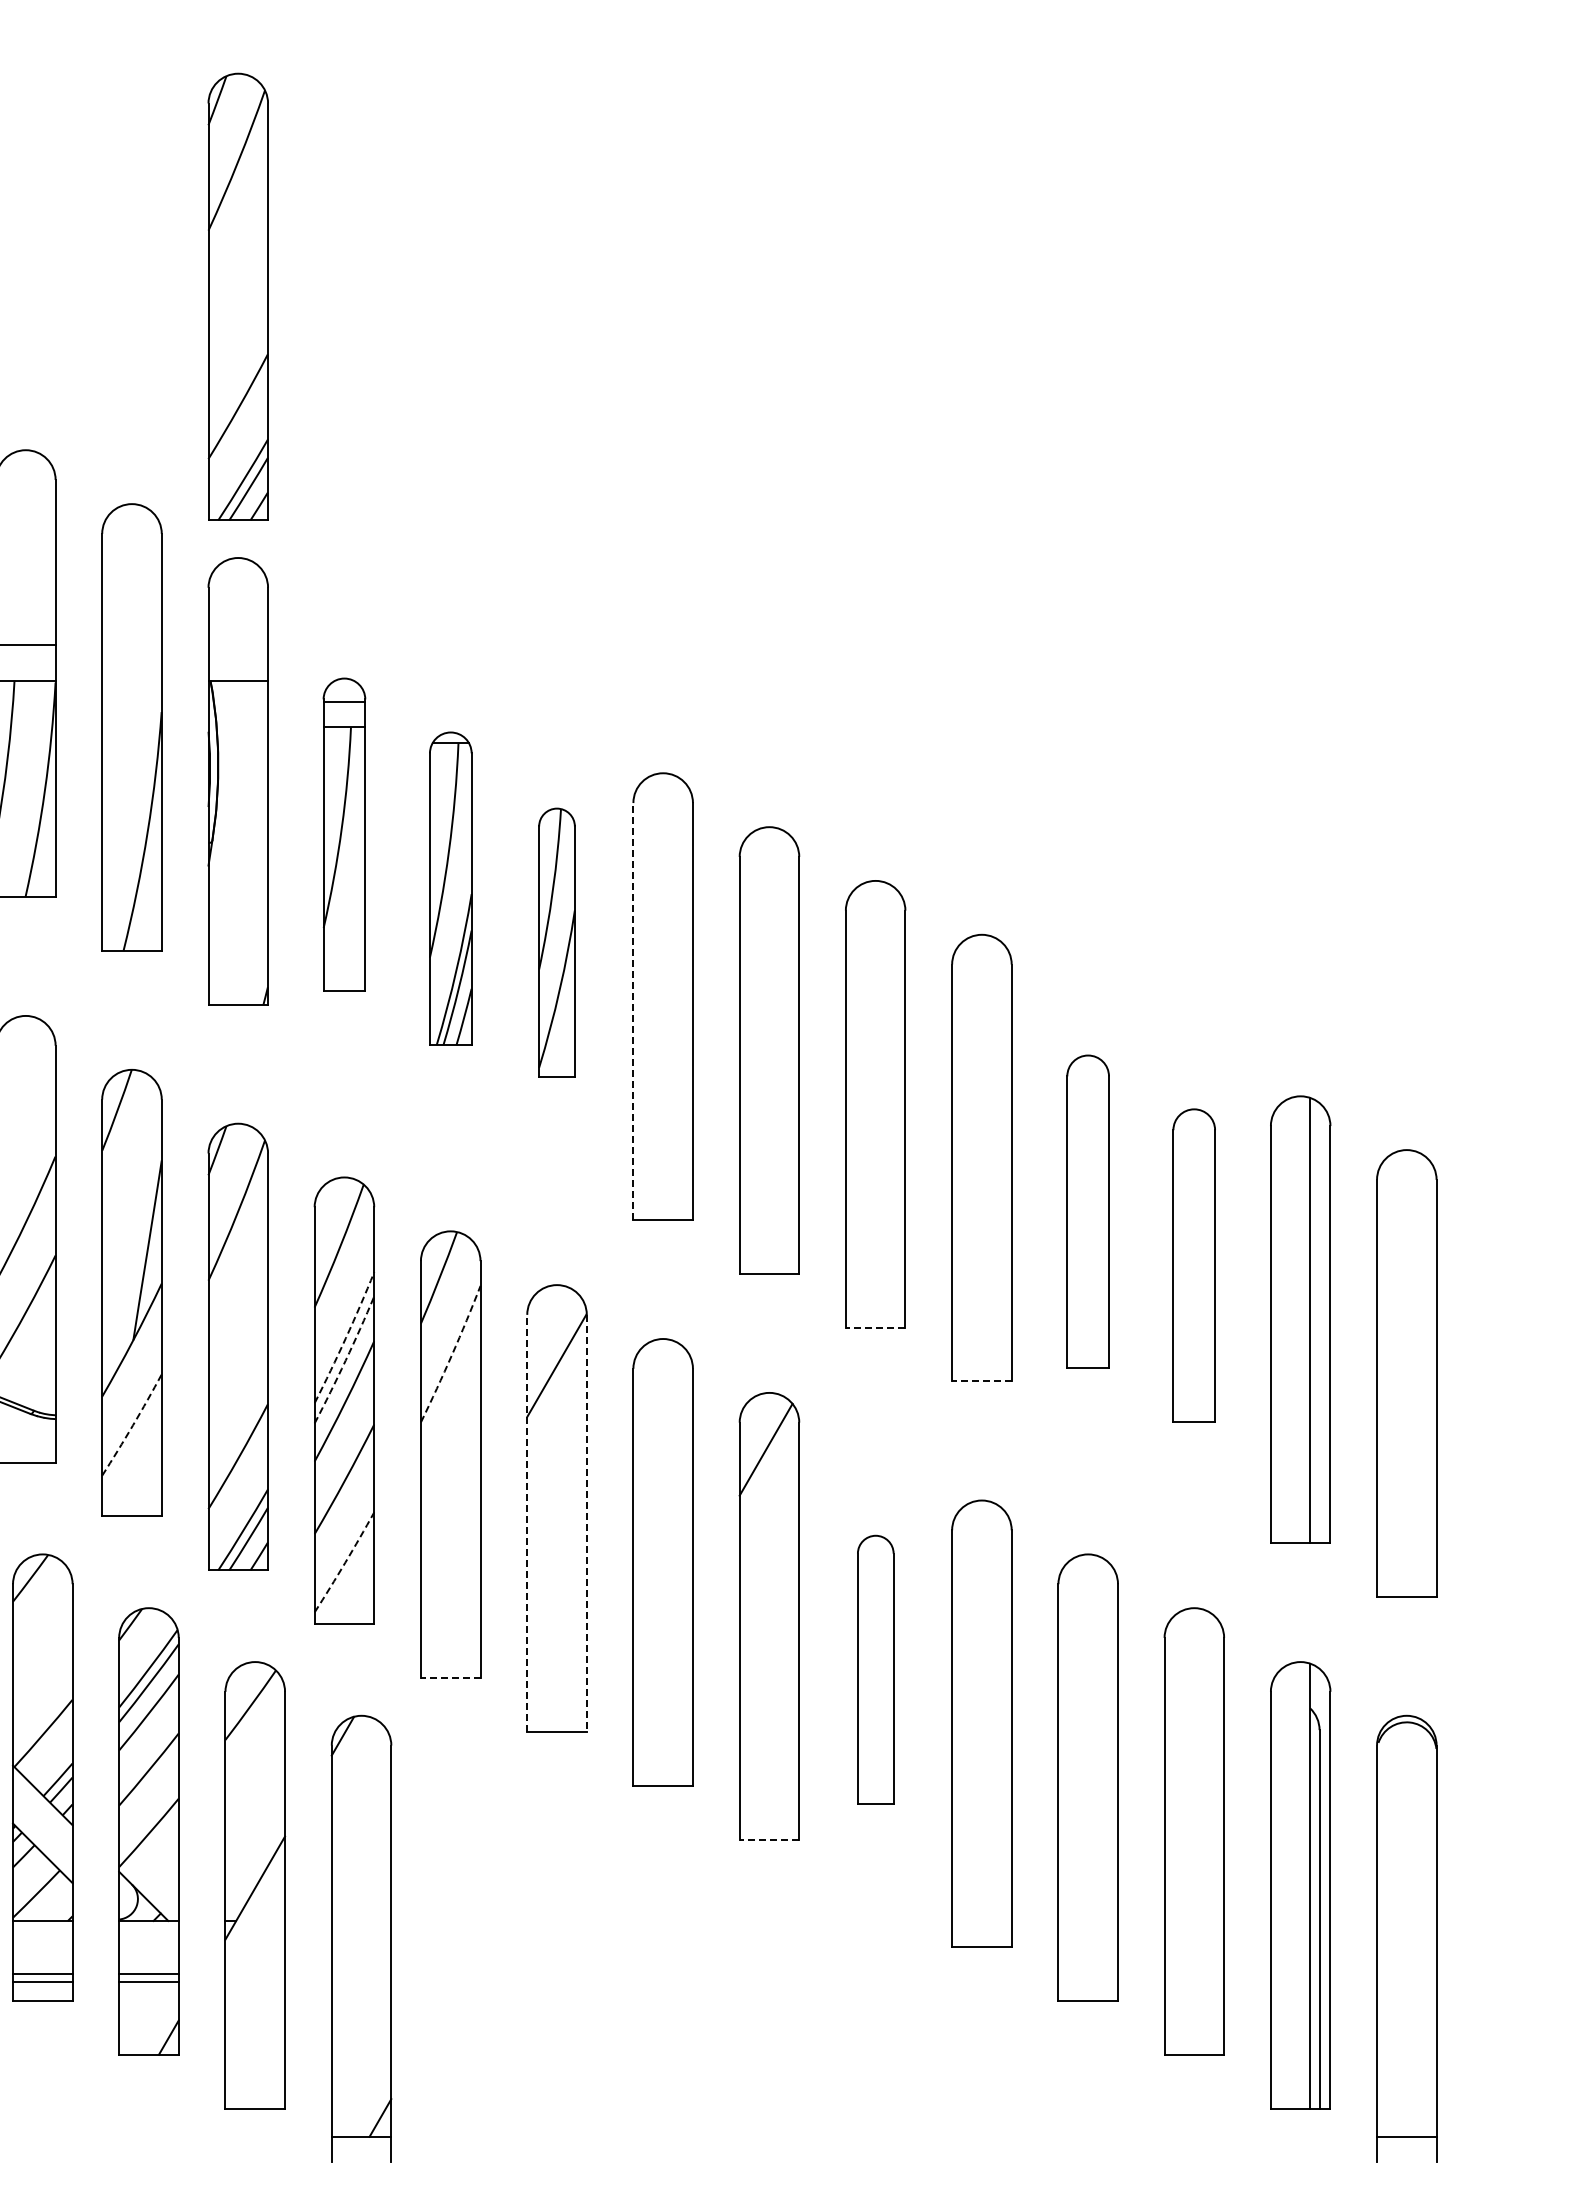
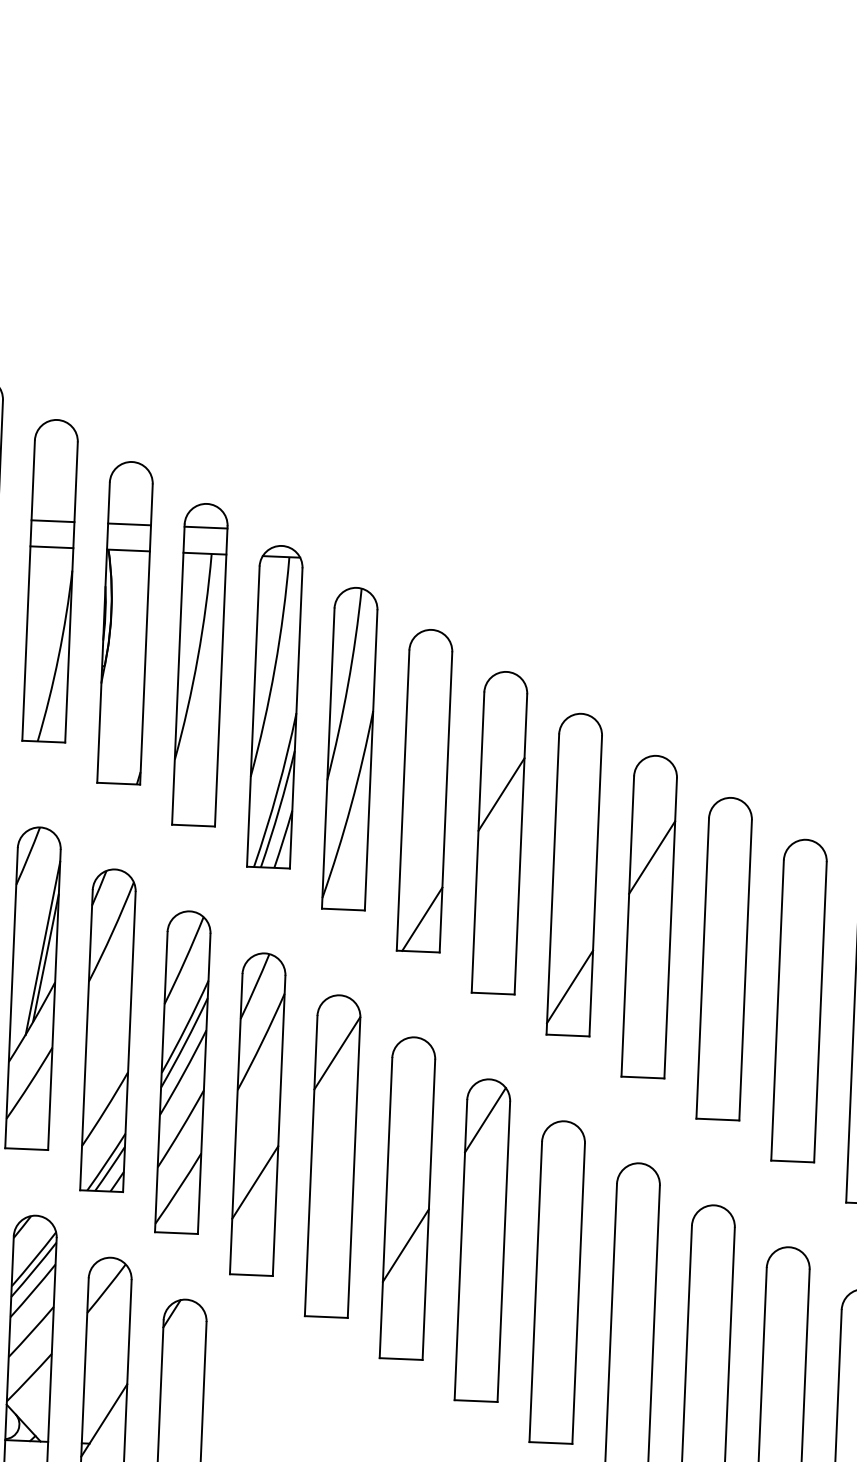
part: (237, 296) -> (139, 273), removed
line: (131, 644) -> (52, 521), added
line: (238, 644) -> (129, 524), added
line: (131, 680) -> (51, 547), added
part: (344, 834) -> (200, 664), size x1.43
part: (450, 888) -> (275, 706), size x1.43
part: (556, 942) -> (349, 748), size x1.67
line: (769, 996) -> (501, 793), added
line: (633, 1010) -> (403, 799), dashed -> solid
line: (981, 1075) -> (651, 857), added
line: (666, 1174) -> (422, 918), added
part: (1087, 1211) -> (724, 958), size x1.43
line: (142, 1237) -> (42, 948), added
line: (875, 1259) -> (569, 986), added
part: (1193, 1265) -> (798, 1000), size x1.43
line: (875, 1327) -> (567, 1035), dashed -> solid
arc: (345, 1338) -> (185, 1027), dashed -> solid
arc: (452, 1354) -> (262, 1042), dashed -> solid
arc: (345, 1360) -> (185, 1043), dashed -> solid
line: (981, 1381) -> (642, 1077), dashed -> solid
arc: (132, 1425) -> (29, 1083), dashed -> solid
line: (527, 1522) -> (311, 1165), dashed -> solid
line: (586, 1523) -> (353, 1167), dashed -> solid
line: (450, 1549) -> (255, 1182), added
arc: (345, 1562) -> (179, 1188), dashed -> solid
line: (662, 1627) -> (405, 1245), added
part: (875, 1669) -> (557, 1281), size x1.67
line: (450, 1677) -> (251, 1274), dashed -> solid
line: (769, 1839) -> (476, 1401), dashed -> solid

